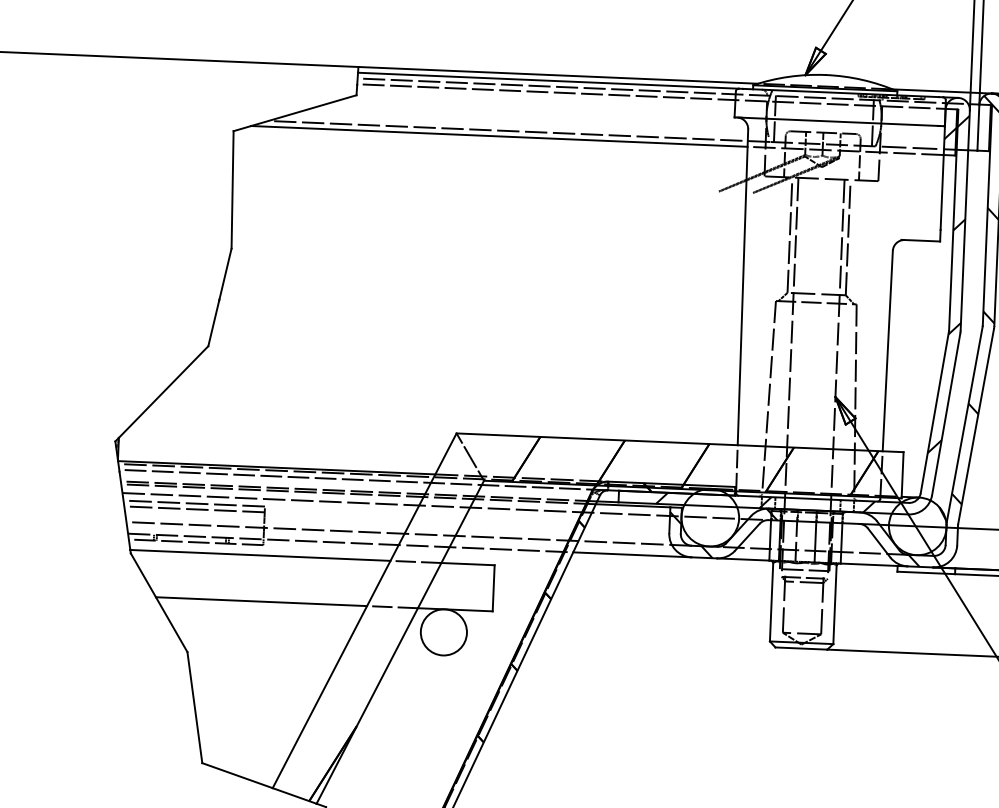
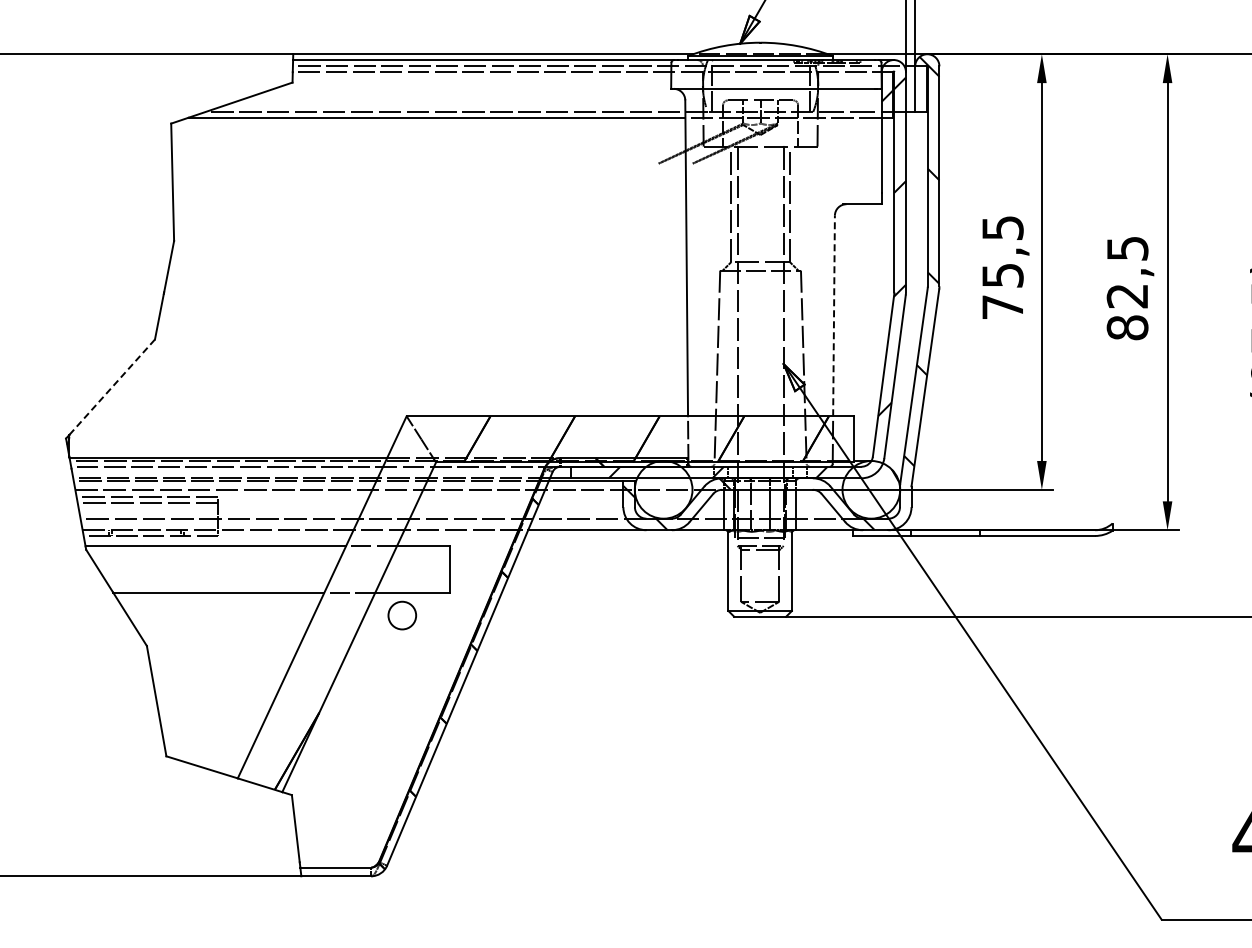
line: (888, 350) -> (834, 315), solid -> dashed
line: (163, 391) -> (112, 386), solid -> dashed
circle: (444, 632) -> (402, 615), size x0.6

